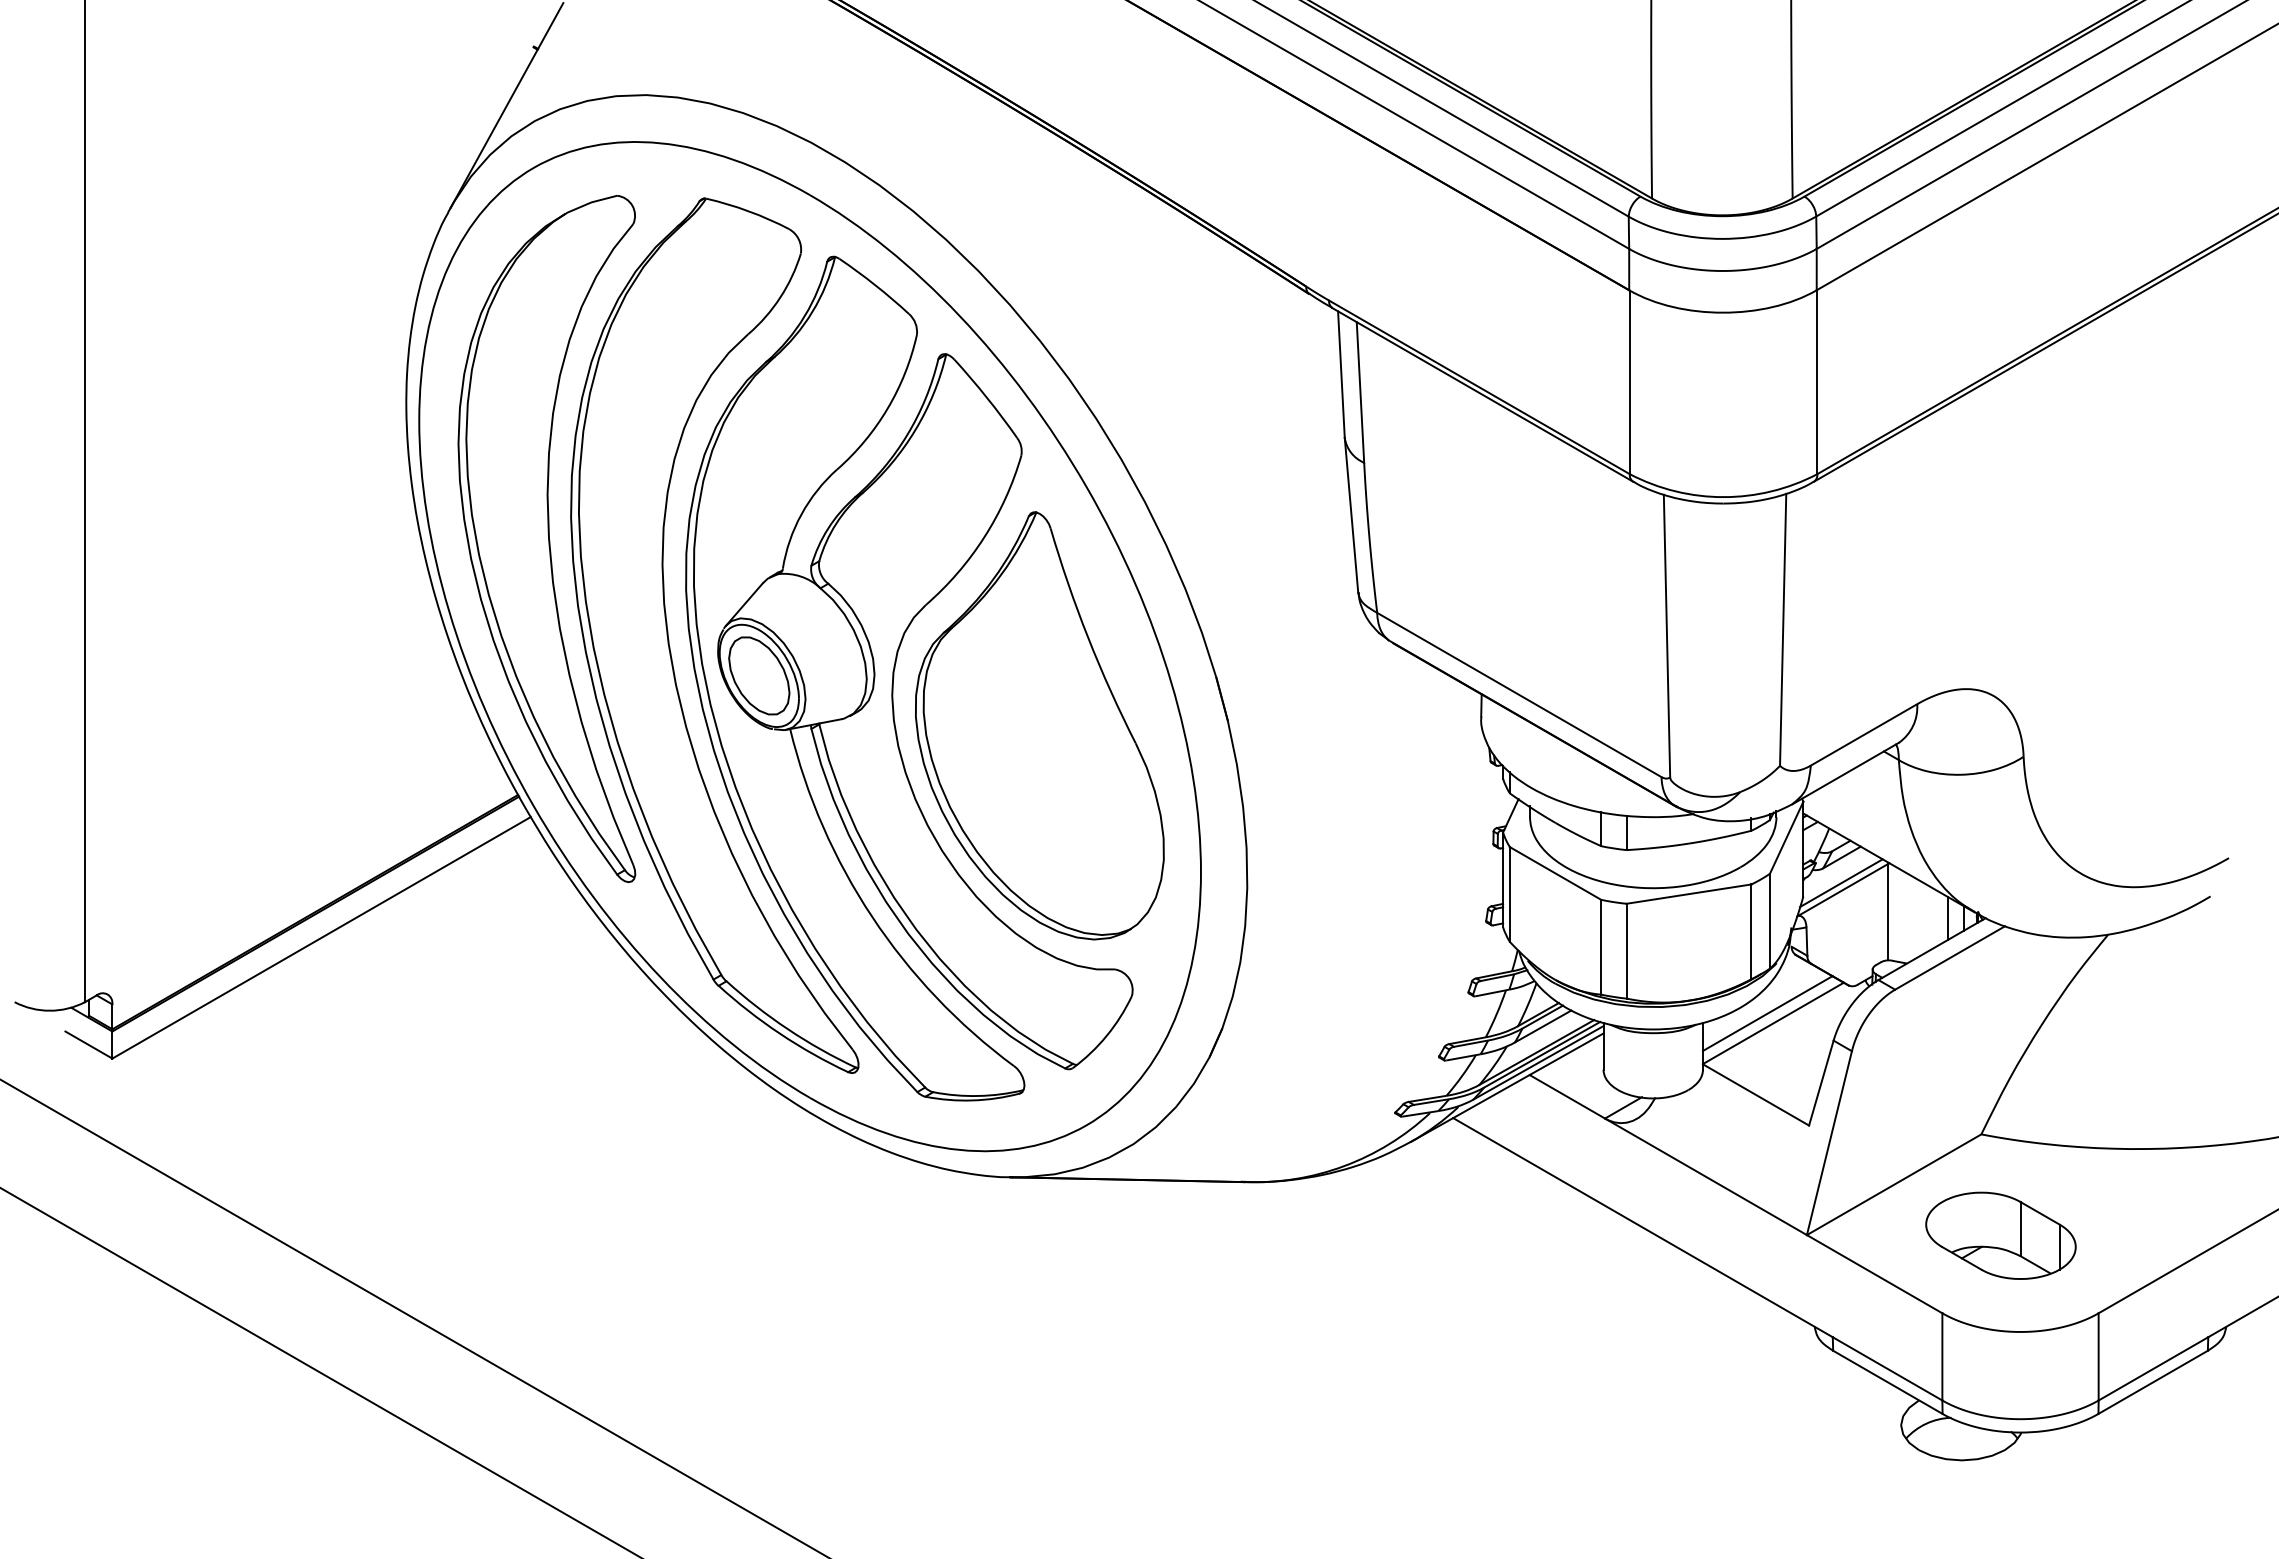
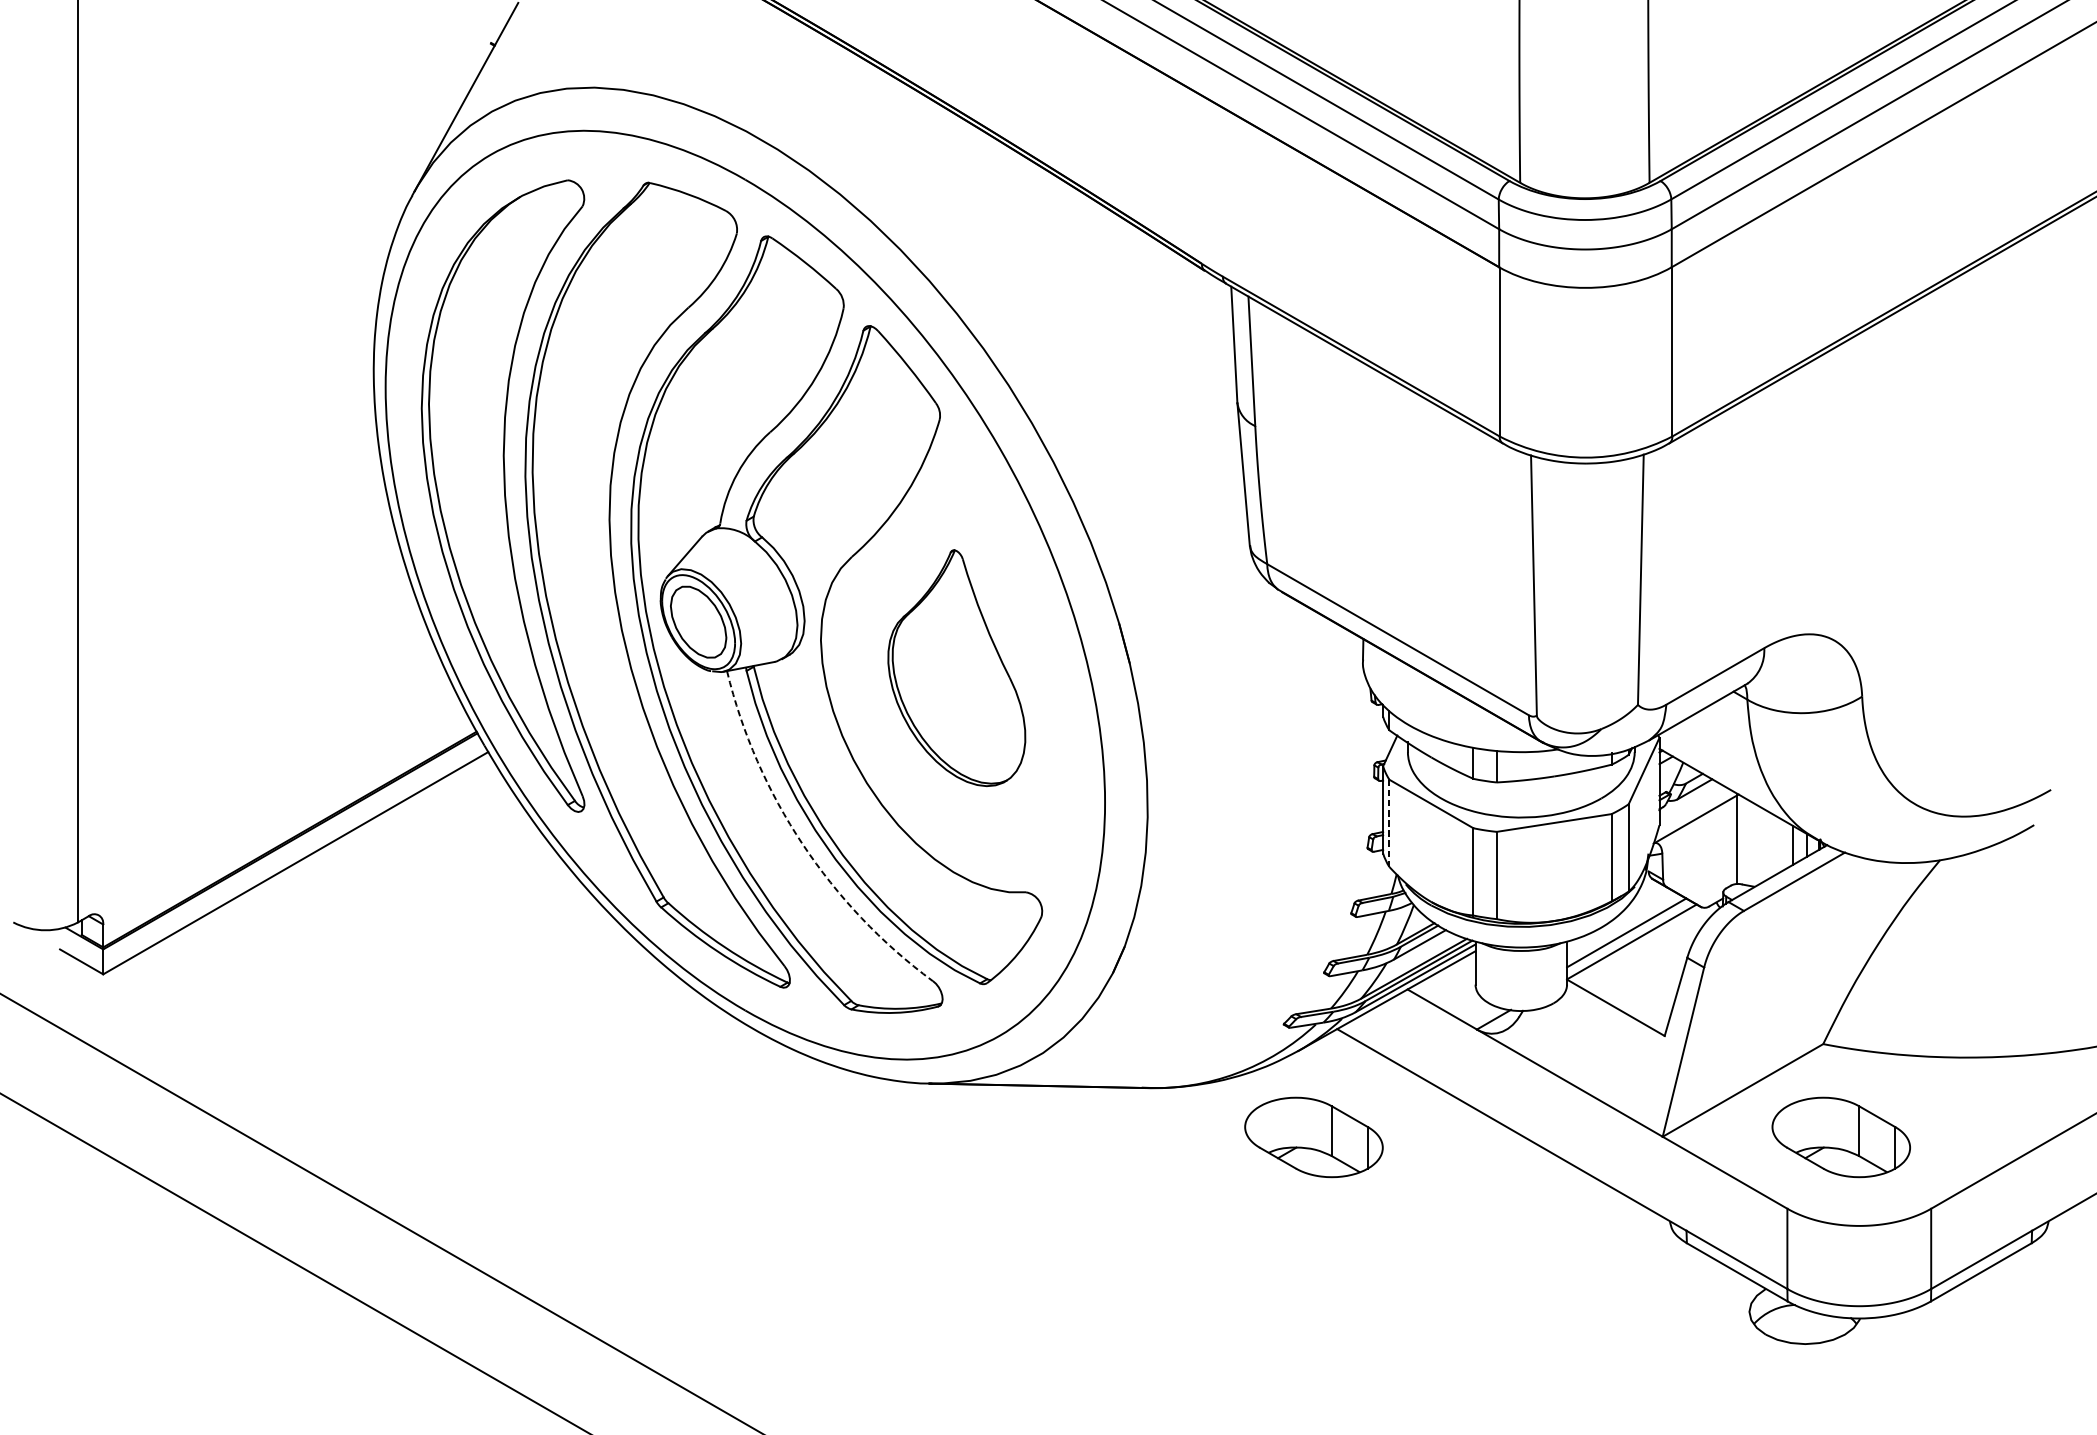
part: (1039, 725) -> (956, 667), size x0.6
line: (1841, 883) -> (1694, 813), removed
line: (1509, 895) -> (1389, 824), solid -> dashed
arc: (872, 917) -> (802, 844), solid -> dashed
part: (1427, 1235) -> (1313, 1137), added

